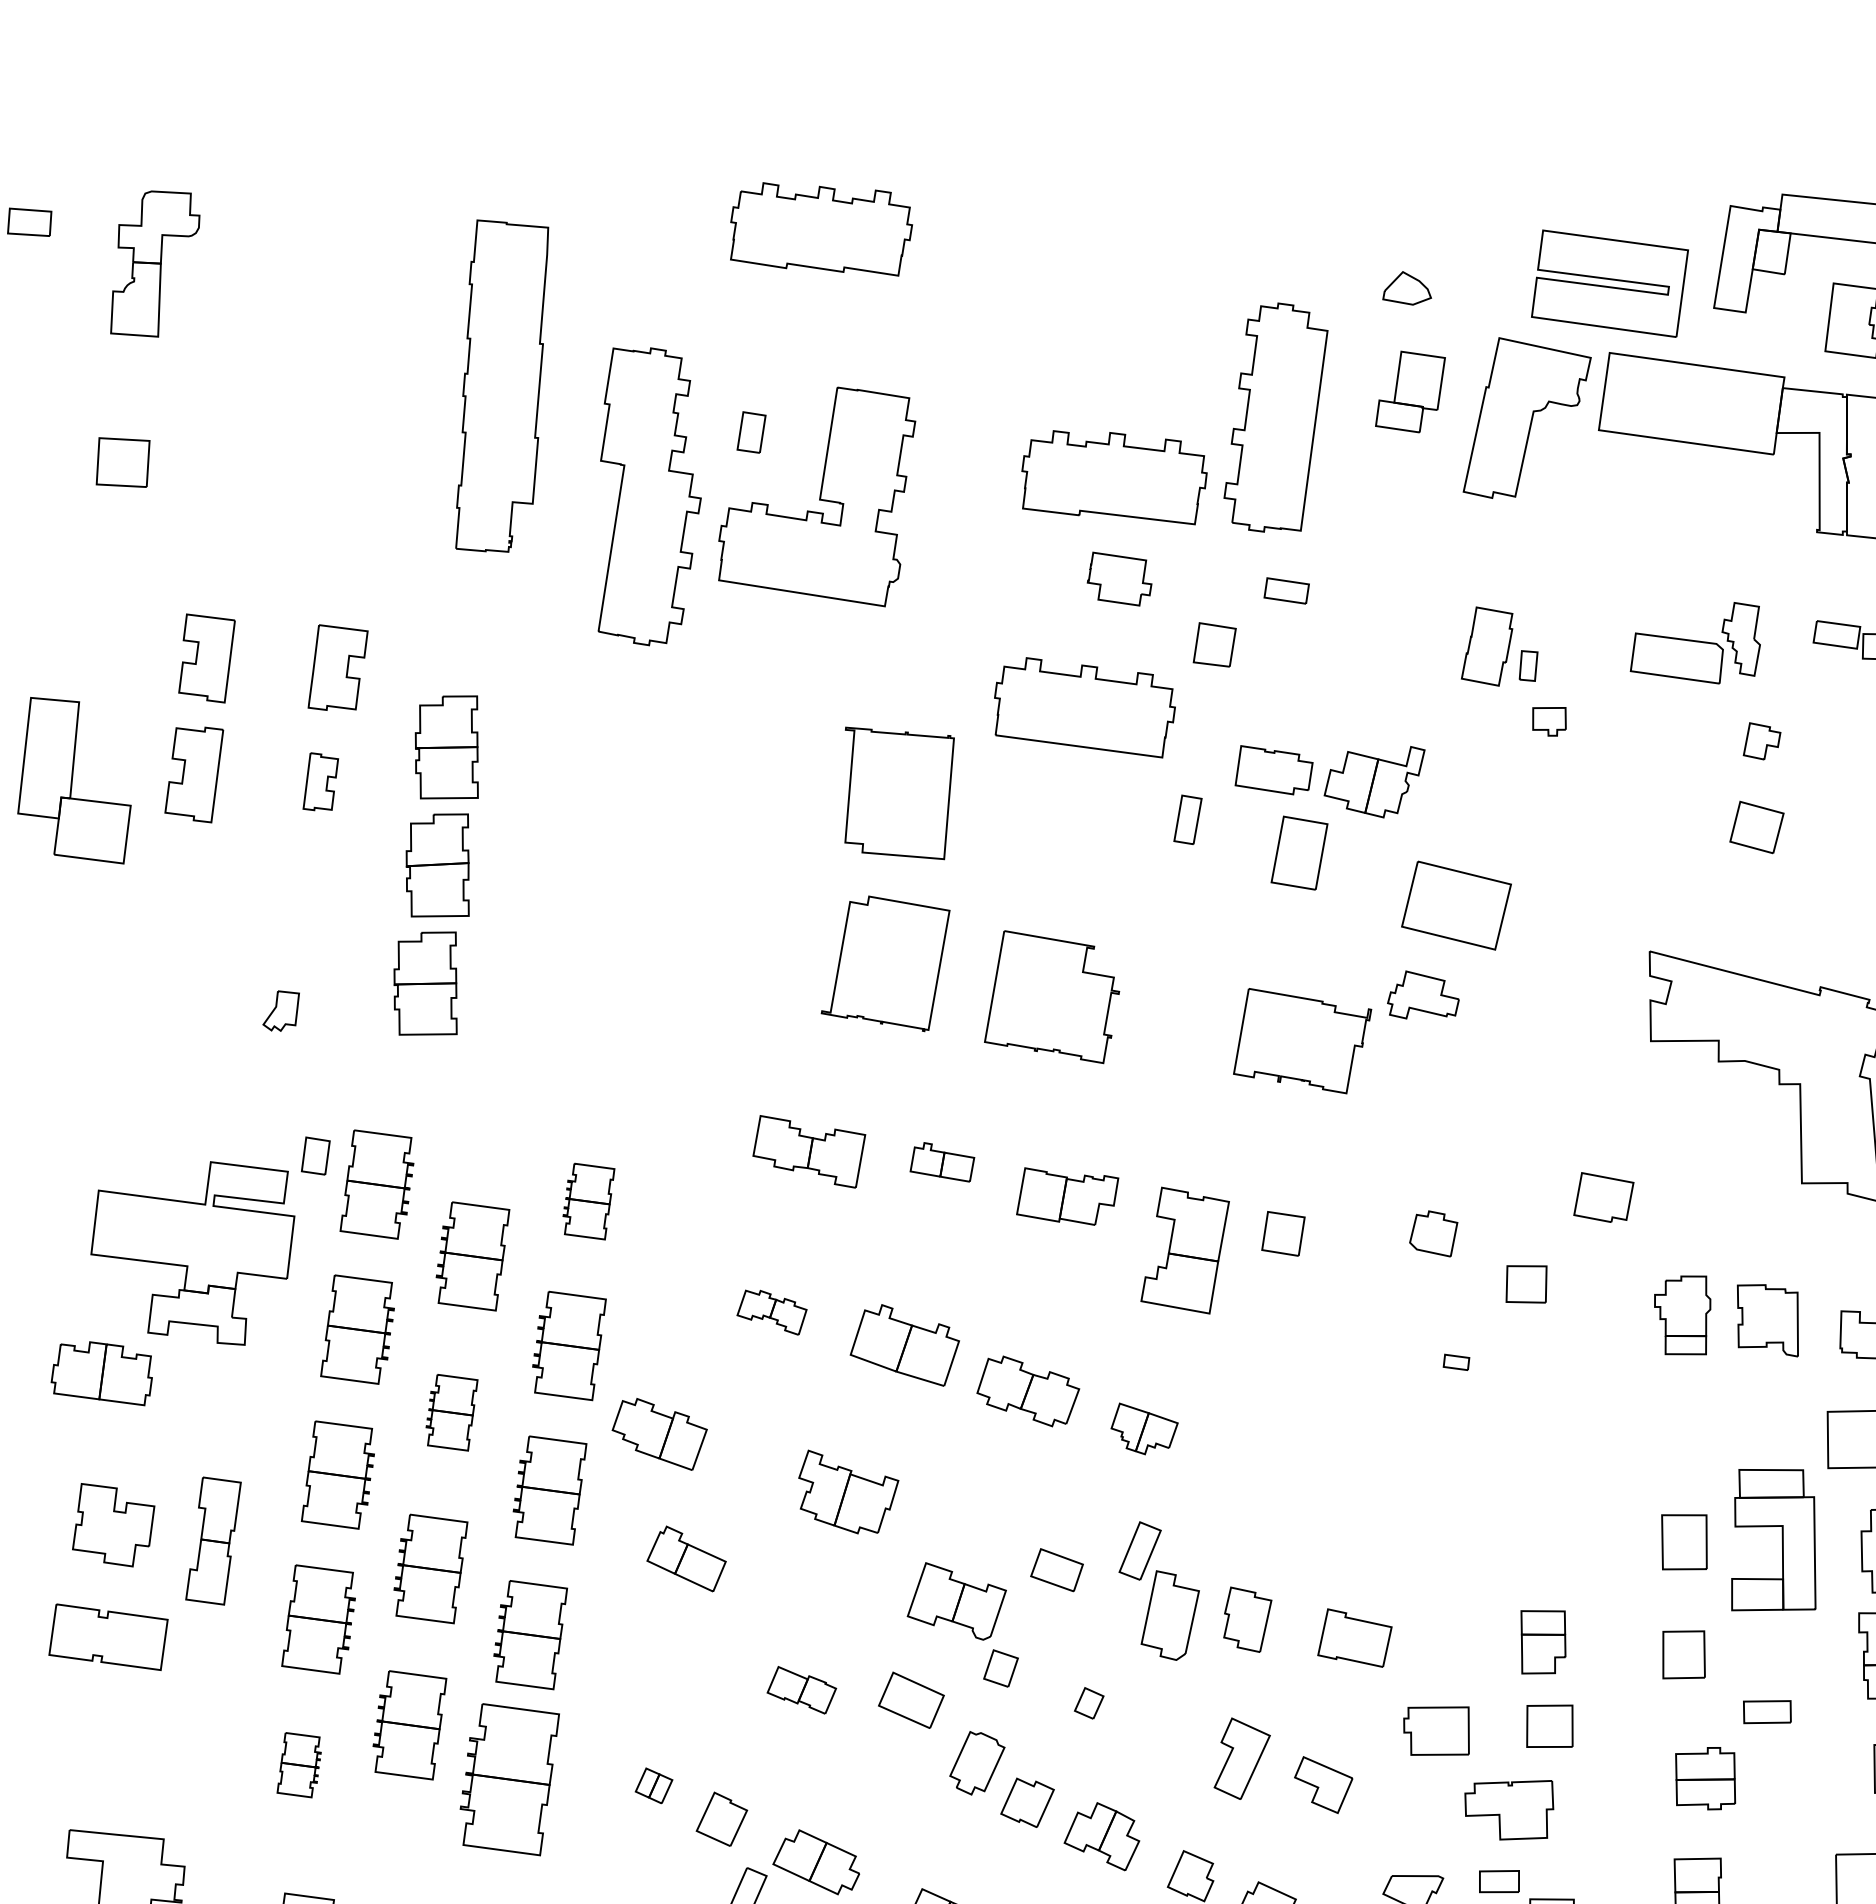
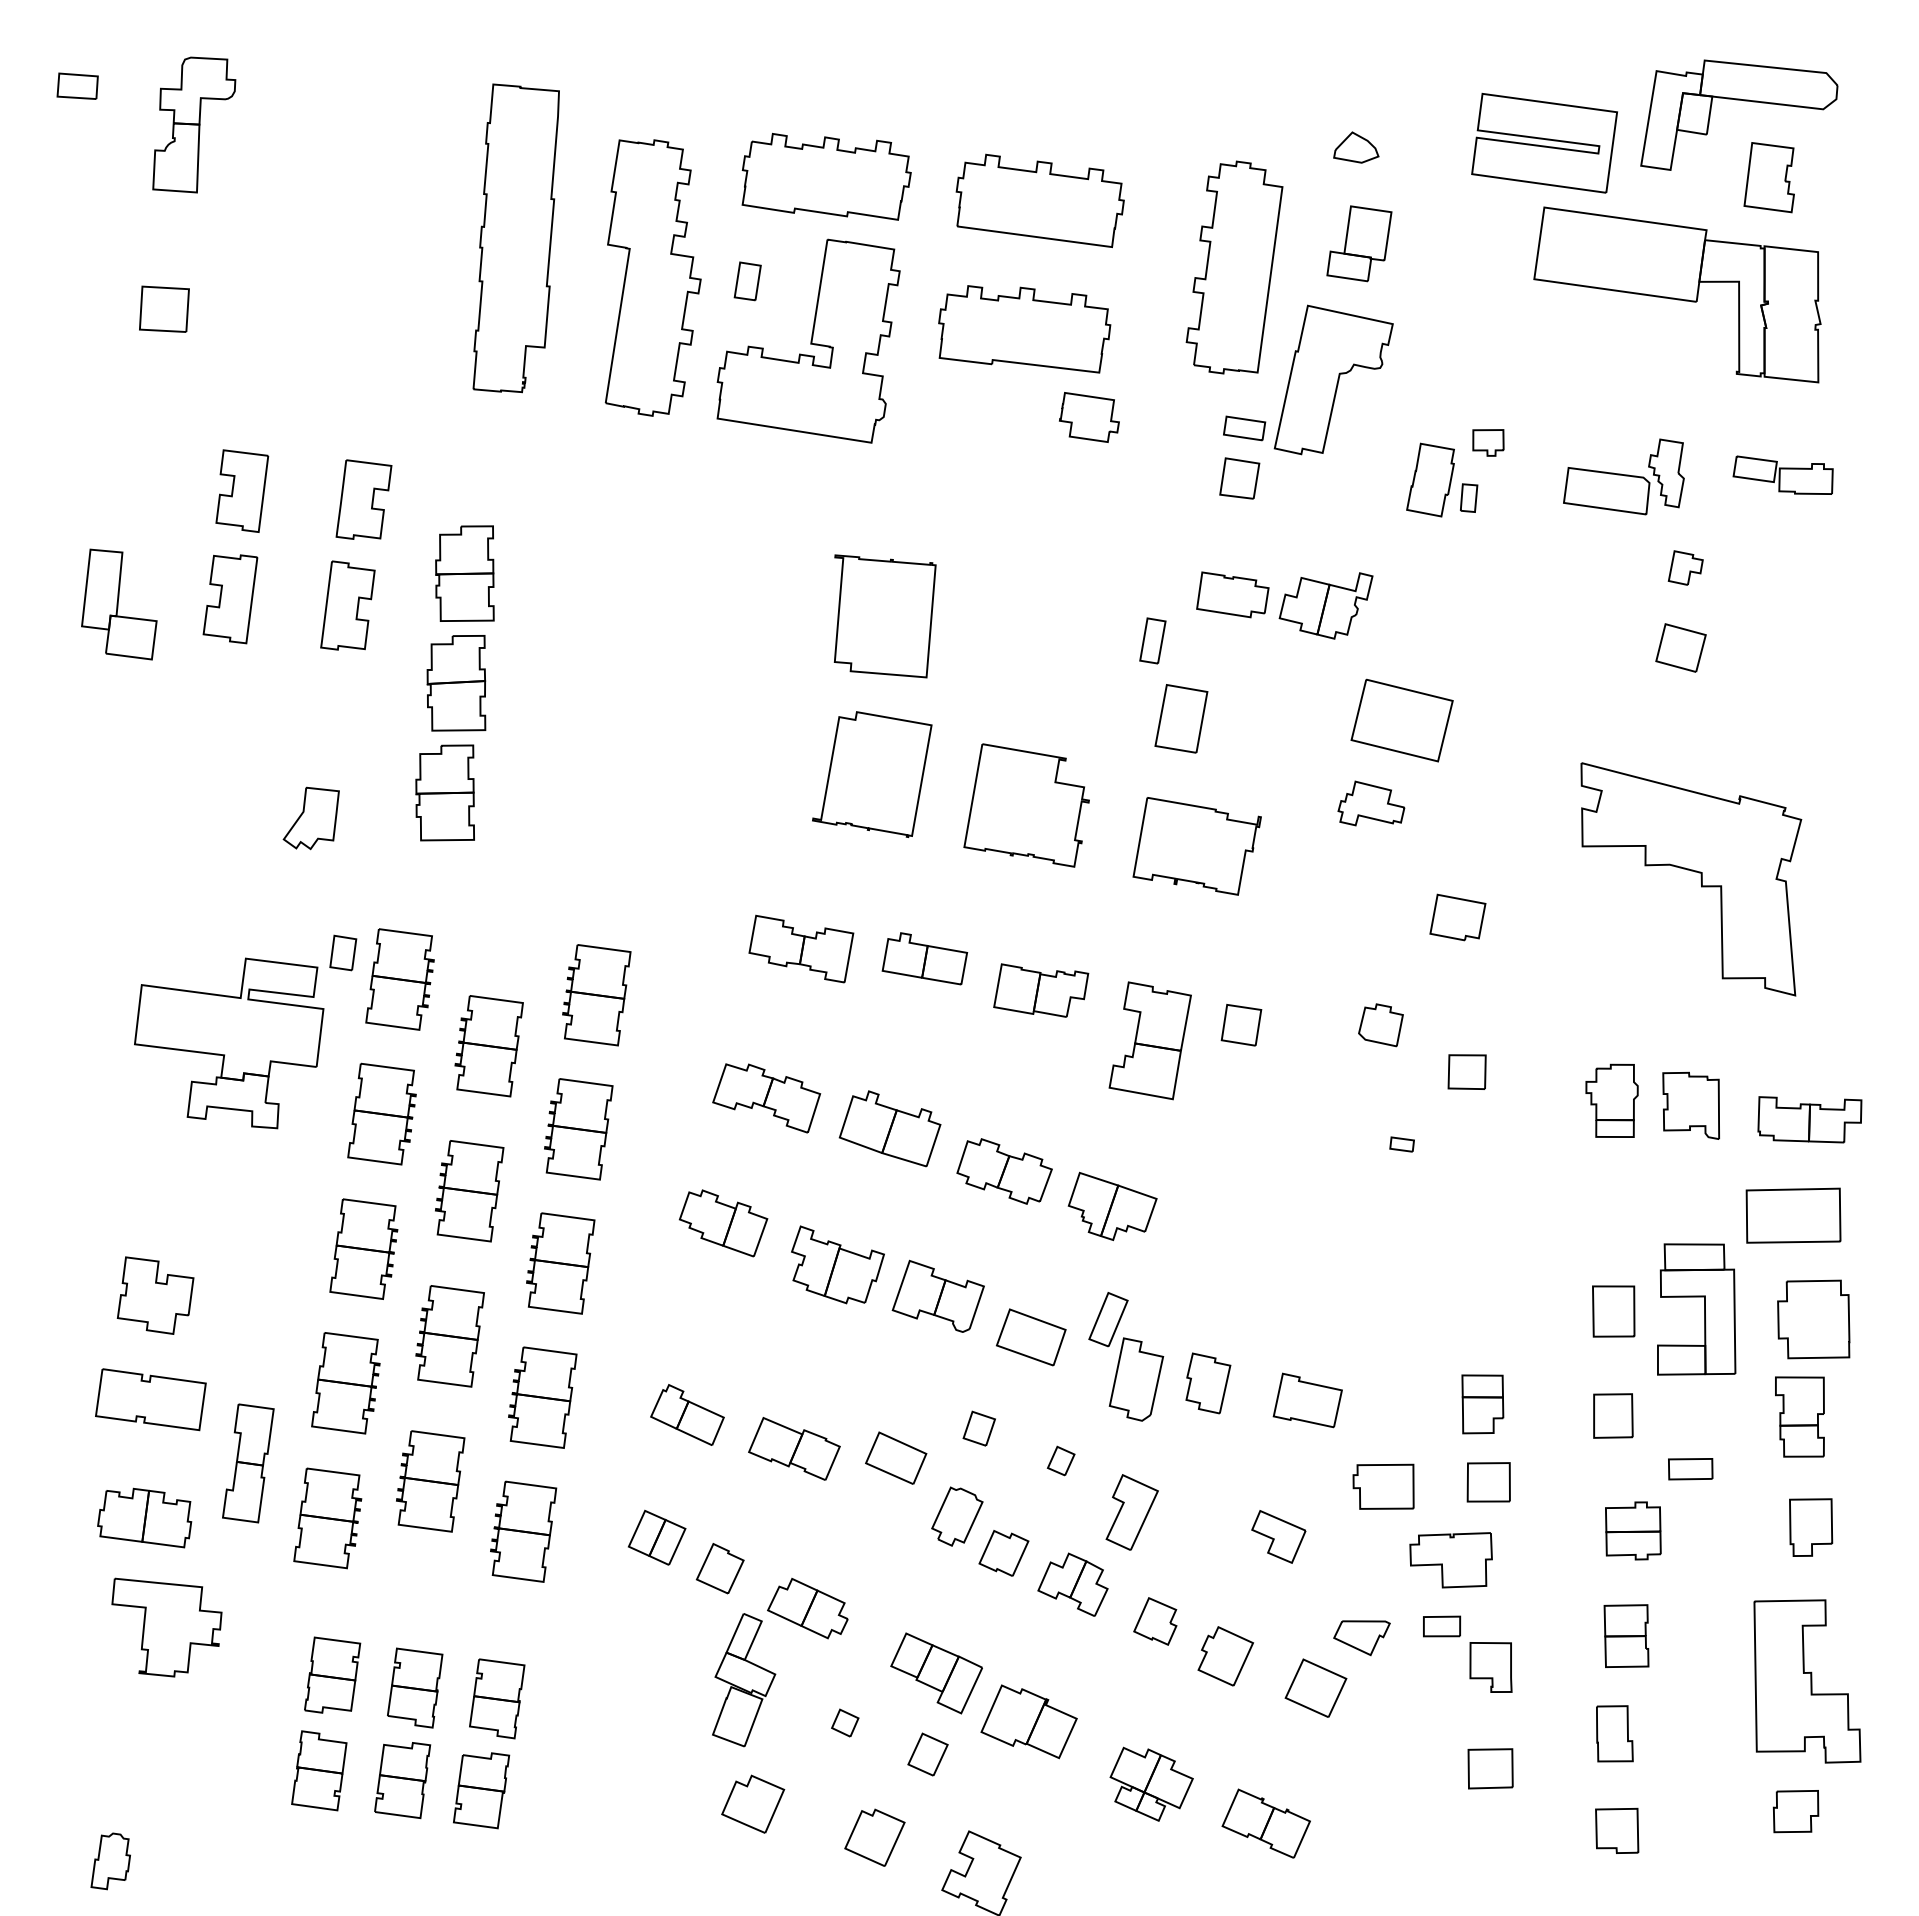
part: (821, 229) -> (826, 176), moved
part: (1526, 417) -> (1333, 379), moved
part: (1114, 477) -> (1024, 329), moved
part: (648, 496) -> (652, 277), moved
part: (1214, 644) -> (1239, 478), moved
part: (1084, 707) -> (1039, 200), moved
part: (1549, 721) -> (1488, 442), moved
part: (74, 780) -> (119, 604), size x0.71
part: (320, 781) -> (347, 605), size x1.67
part: (1299, 852) -> (1181, 718), moved
part: (280, 1011) -> (310, 818), size x1.67
part: (1301, 1041) -> (1196, 846), moved
part: (941, 1161) -> (924, 958), size x1.43
part: (1603, 1197) -> (1457, 917), moved
part: (588, 1201) -> (596, 995), size x1.43
part: (771, 1312) -> (766, 1098), size x1.67
part: (101, 1373) -> (144, 1517), moved
part: (451, 1412) -> (469, 1191), size x1.43
part: (1144, 1428) -> (1112, 1205), size x1.43
part: (659, 1434) -> (723, 1223), moved
part: (213, 1541) -> (248, 1463), moved
part: (686, 1558) -> (687, 1414), moved
part: (1057, 1570) -> (1031, 1337), size x1.43
part: (955, 1600) -> (937, 1295), moved
part: (801, 1689) -> (794, 1448), size x1.43
part: (1241, 1758) -> (1131, 1512), moved
part: (298, 1765) -> (327, 1518), size x1.67
part: (509, 1779) -> (523, 1531), size x0.71
part: (654, 1785) -> (657, 1537), size x1.67

